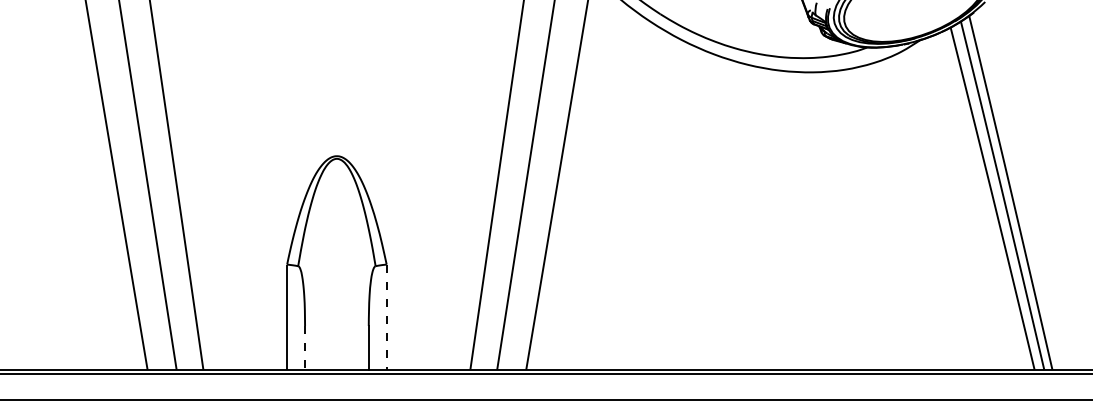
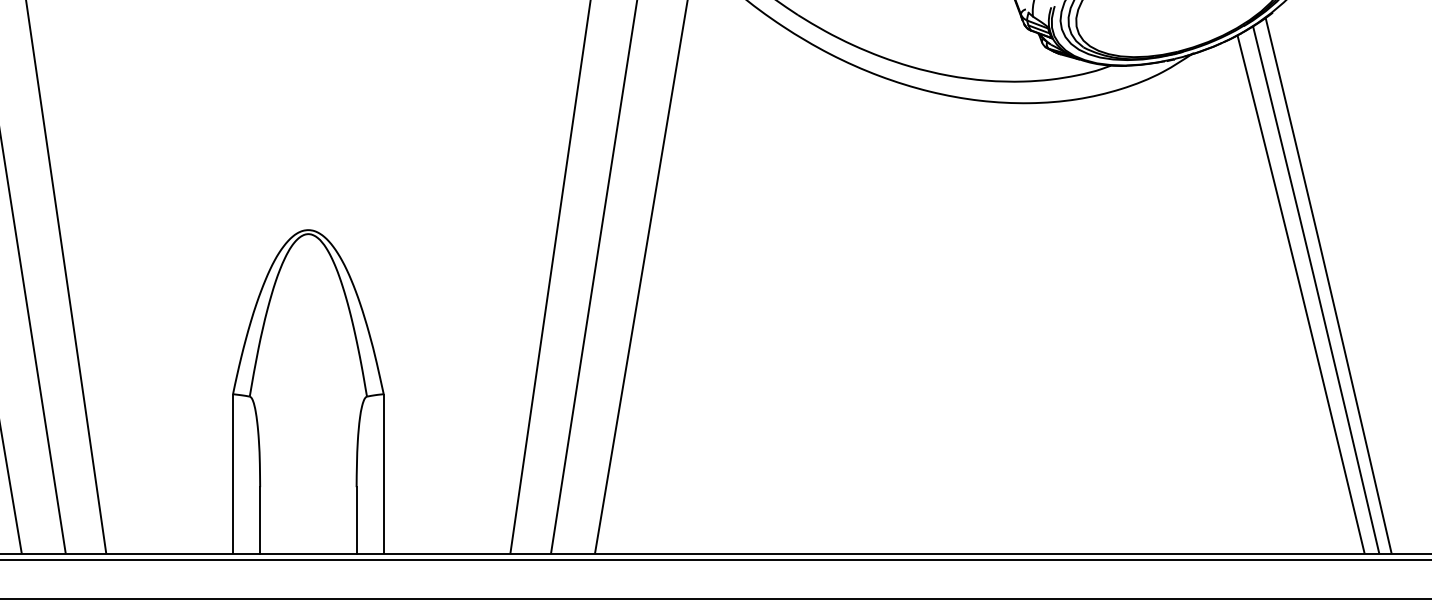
line: (386, 318) -> (383, 475), dashed -> solid
line: (305, 347) -> (260, 519), dashed -> solid

